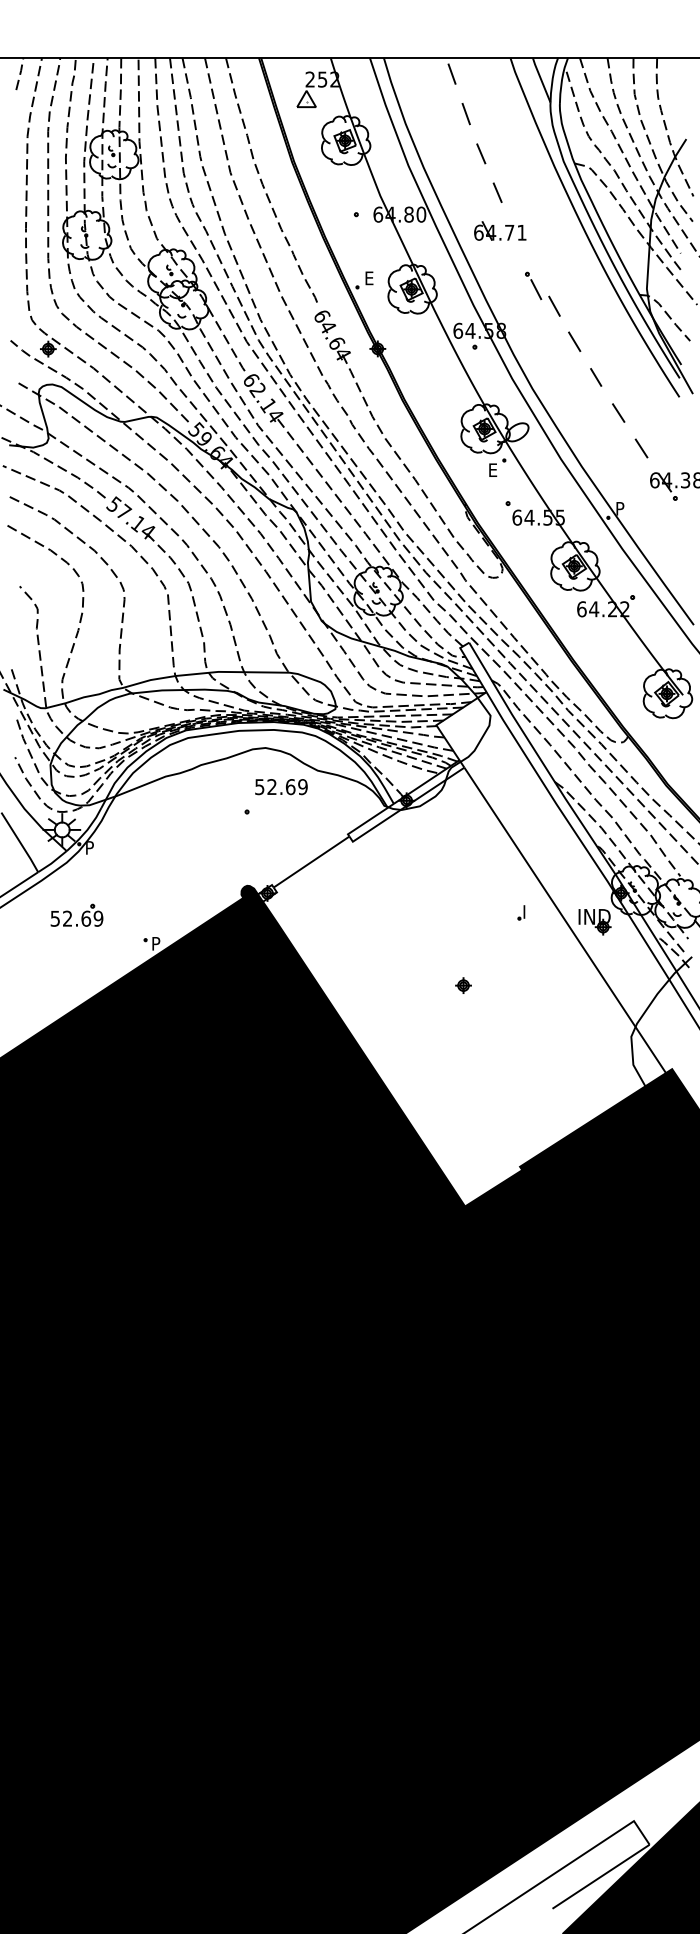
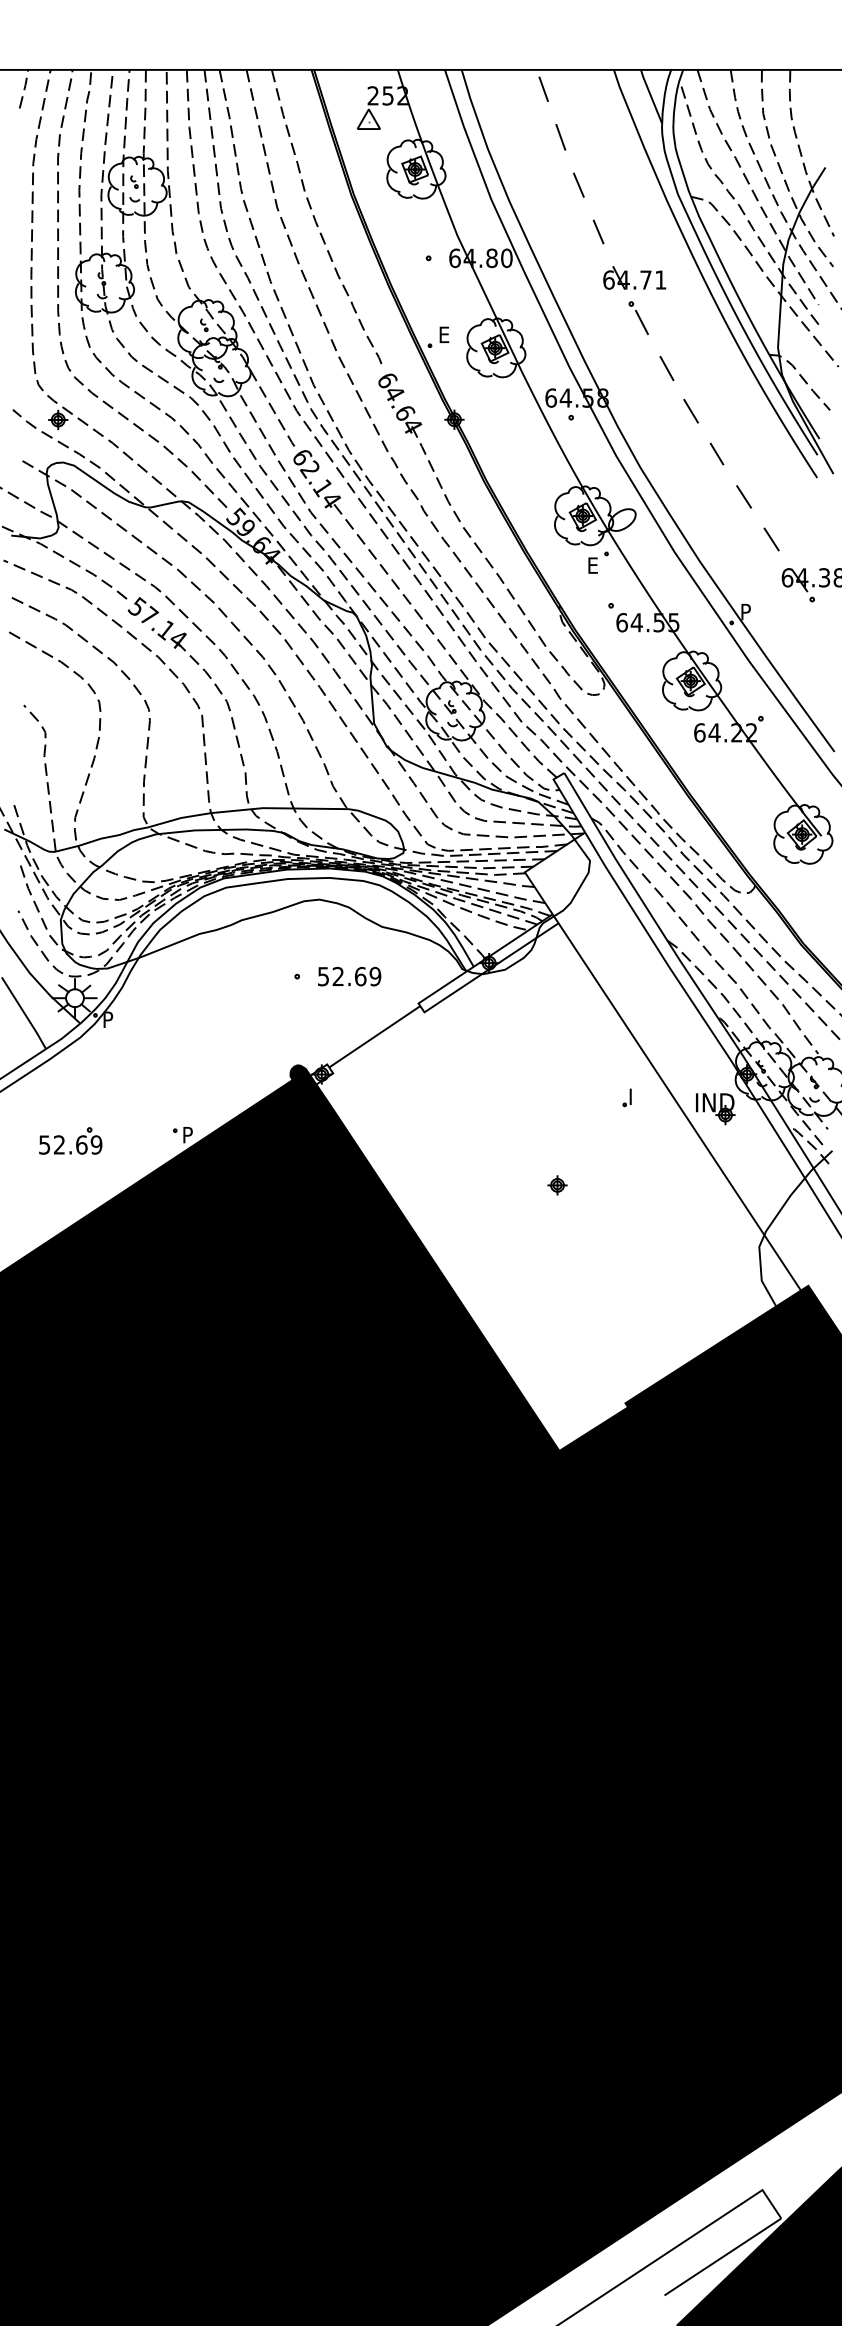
part: (494, 230) -> (627, 277), moved
part: (533, 285) -> (638, 317), moved
text: (281, 786) -> (349, 976), moved
part: (76, 915) -> (70, 1140), moved

